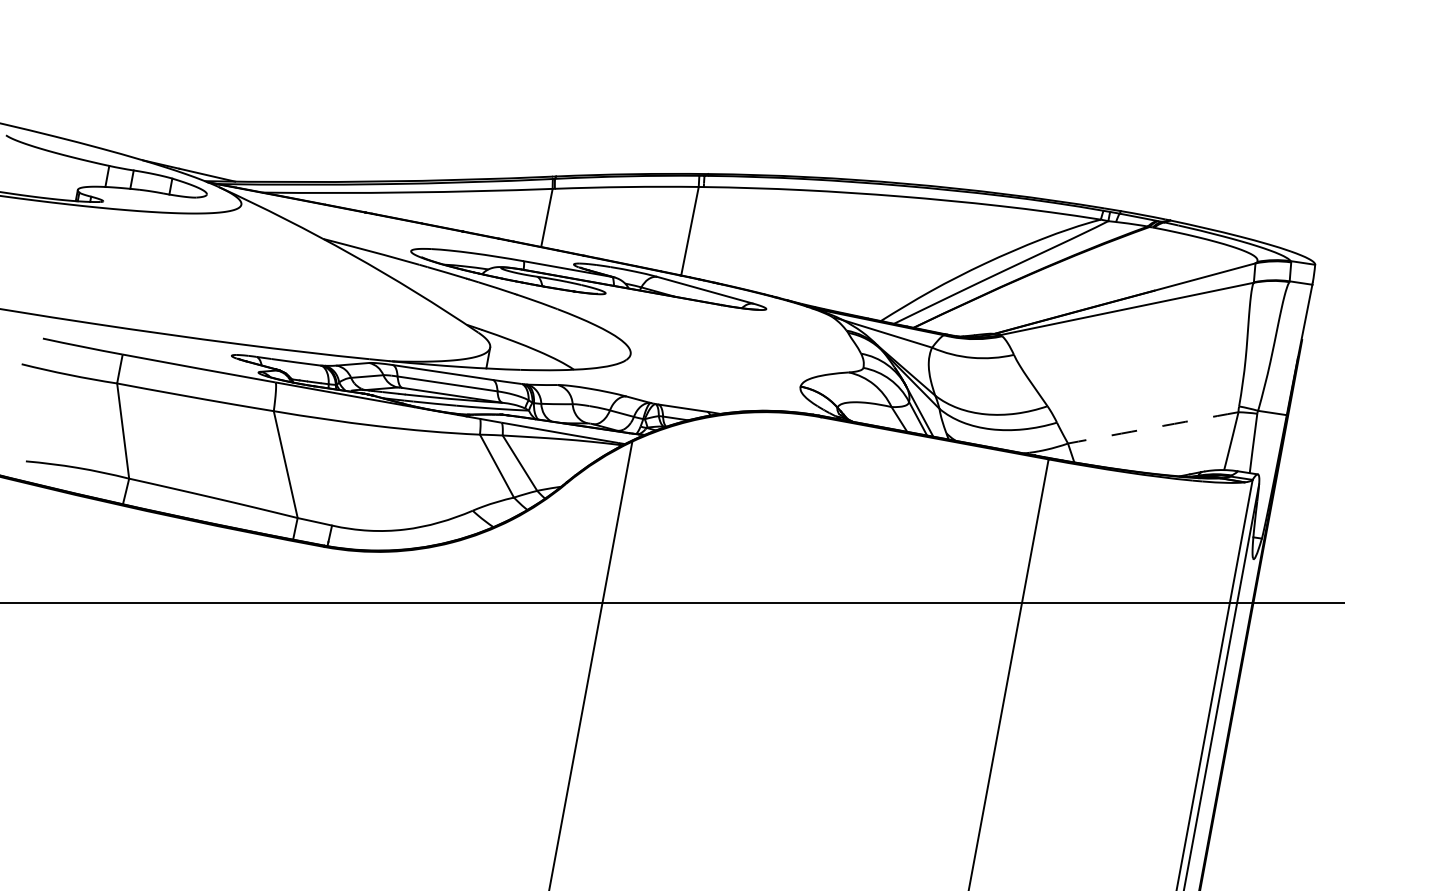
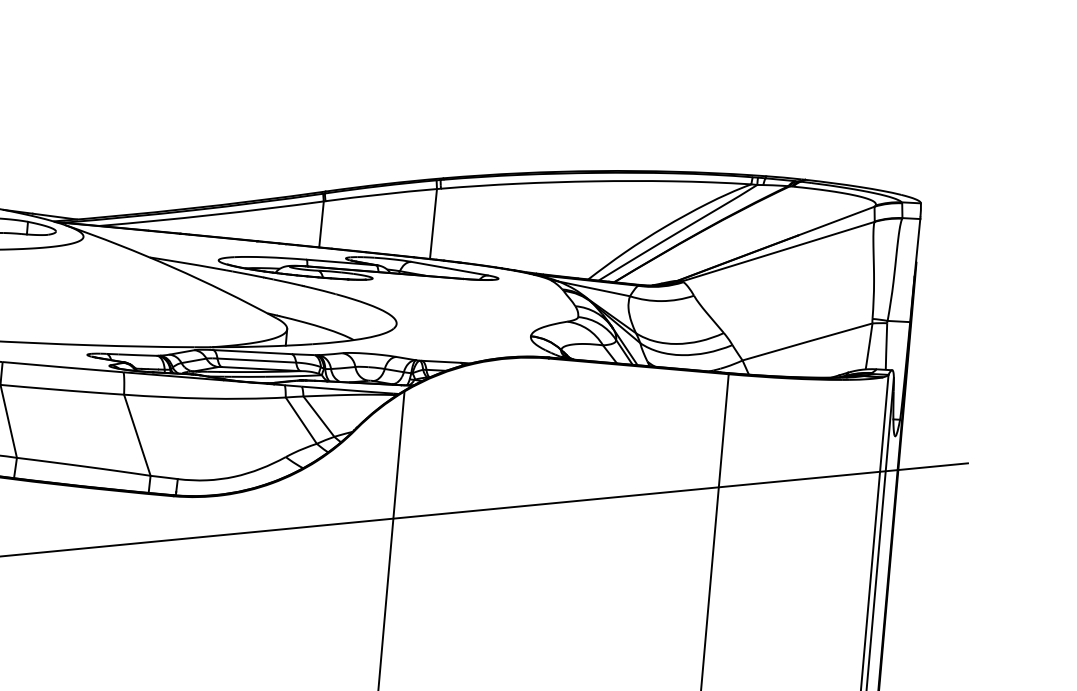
arc: (1153, 427) -> (807, 341), dashed -> solid

